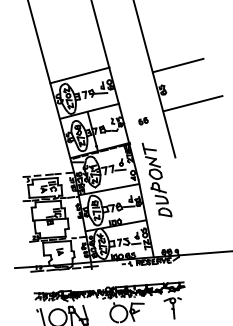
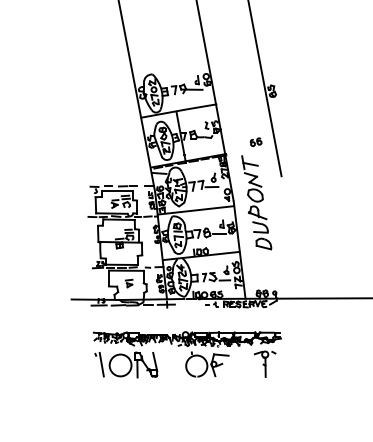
line: (178, 65) -> (293, 62), removed
line: (79, 75) -> (169, 65), removed
line: (193, 103) -> (308, 110), removed
part: (143, 120) -> (256, 141), moved

